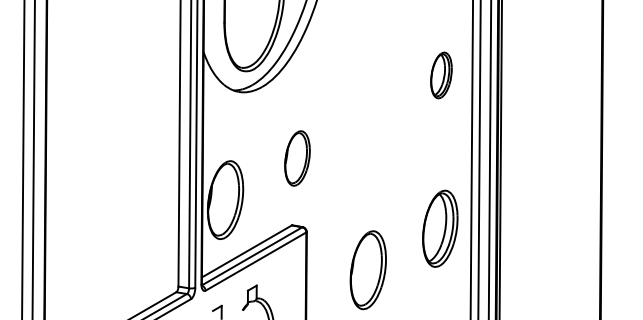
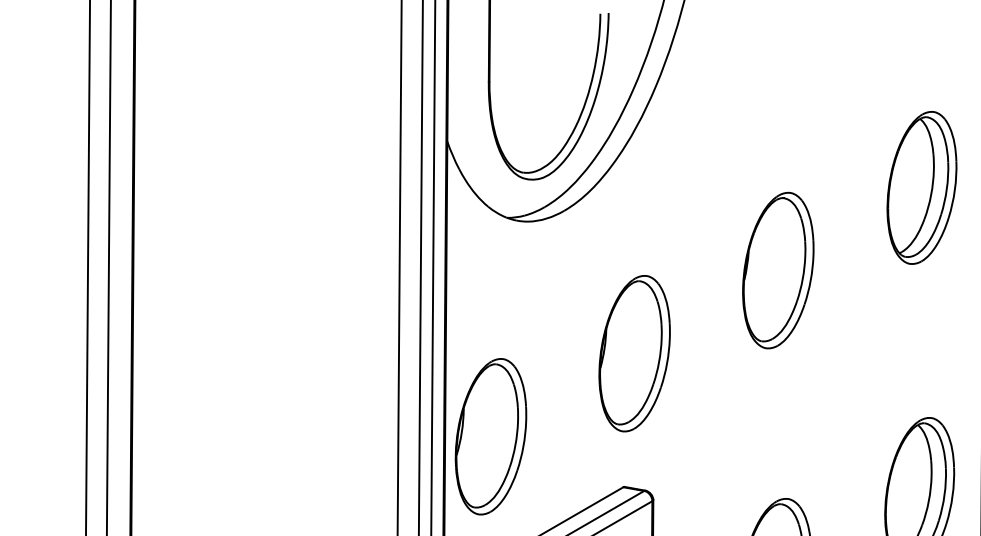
part: (441, 75) -> (922, 187), size x1.67
part: (369, 116) -> (778, 269), added
part: (297, 158) -> (634, 353), size x1.43

